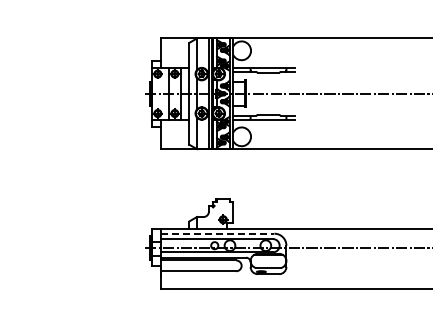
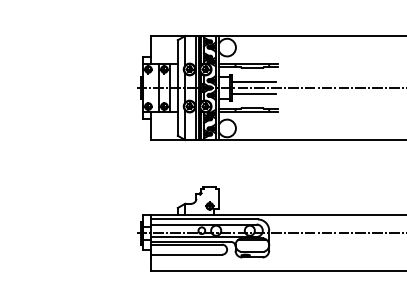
line: (269, 87) -> (253, 82), added
line: (269, 100) -> (253, 94), added
line: (217, 233) -> (204, 219), dashed -> solid

